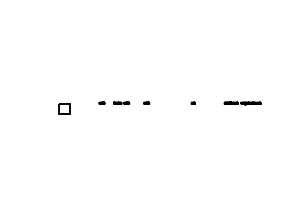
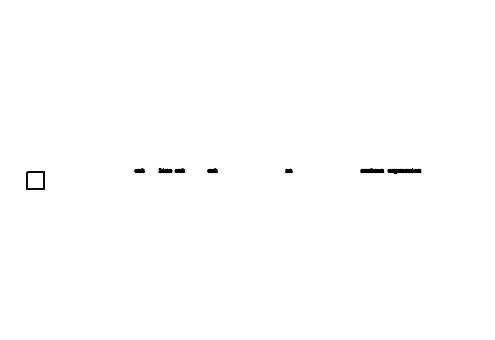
line: (242, 103) -> (390, 171), moved
part: (64, 108) -> (35, 179), moved

